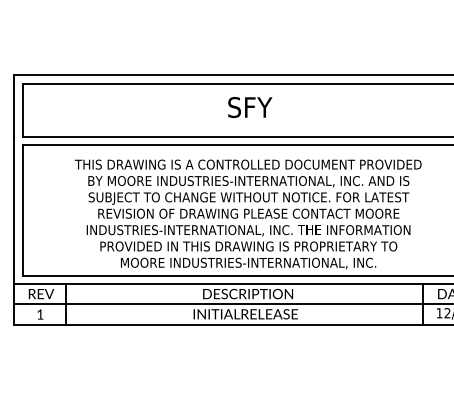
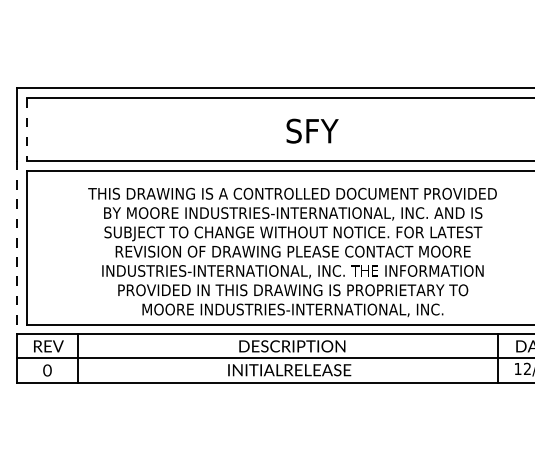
text: (250, 107) -> (312, 131), moved
line: (22, 110) -> (26, 130), solid -> dashed
line: (14, 210) -> (17, 247), solid -> dashed
text: (39, 314) -> (46, 370), 1 -> 0

